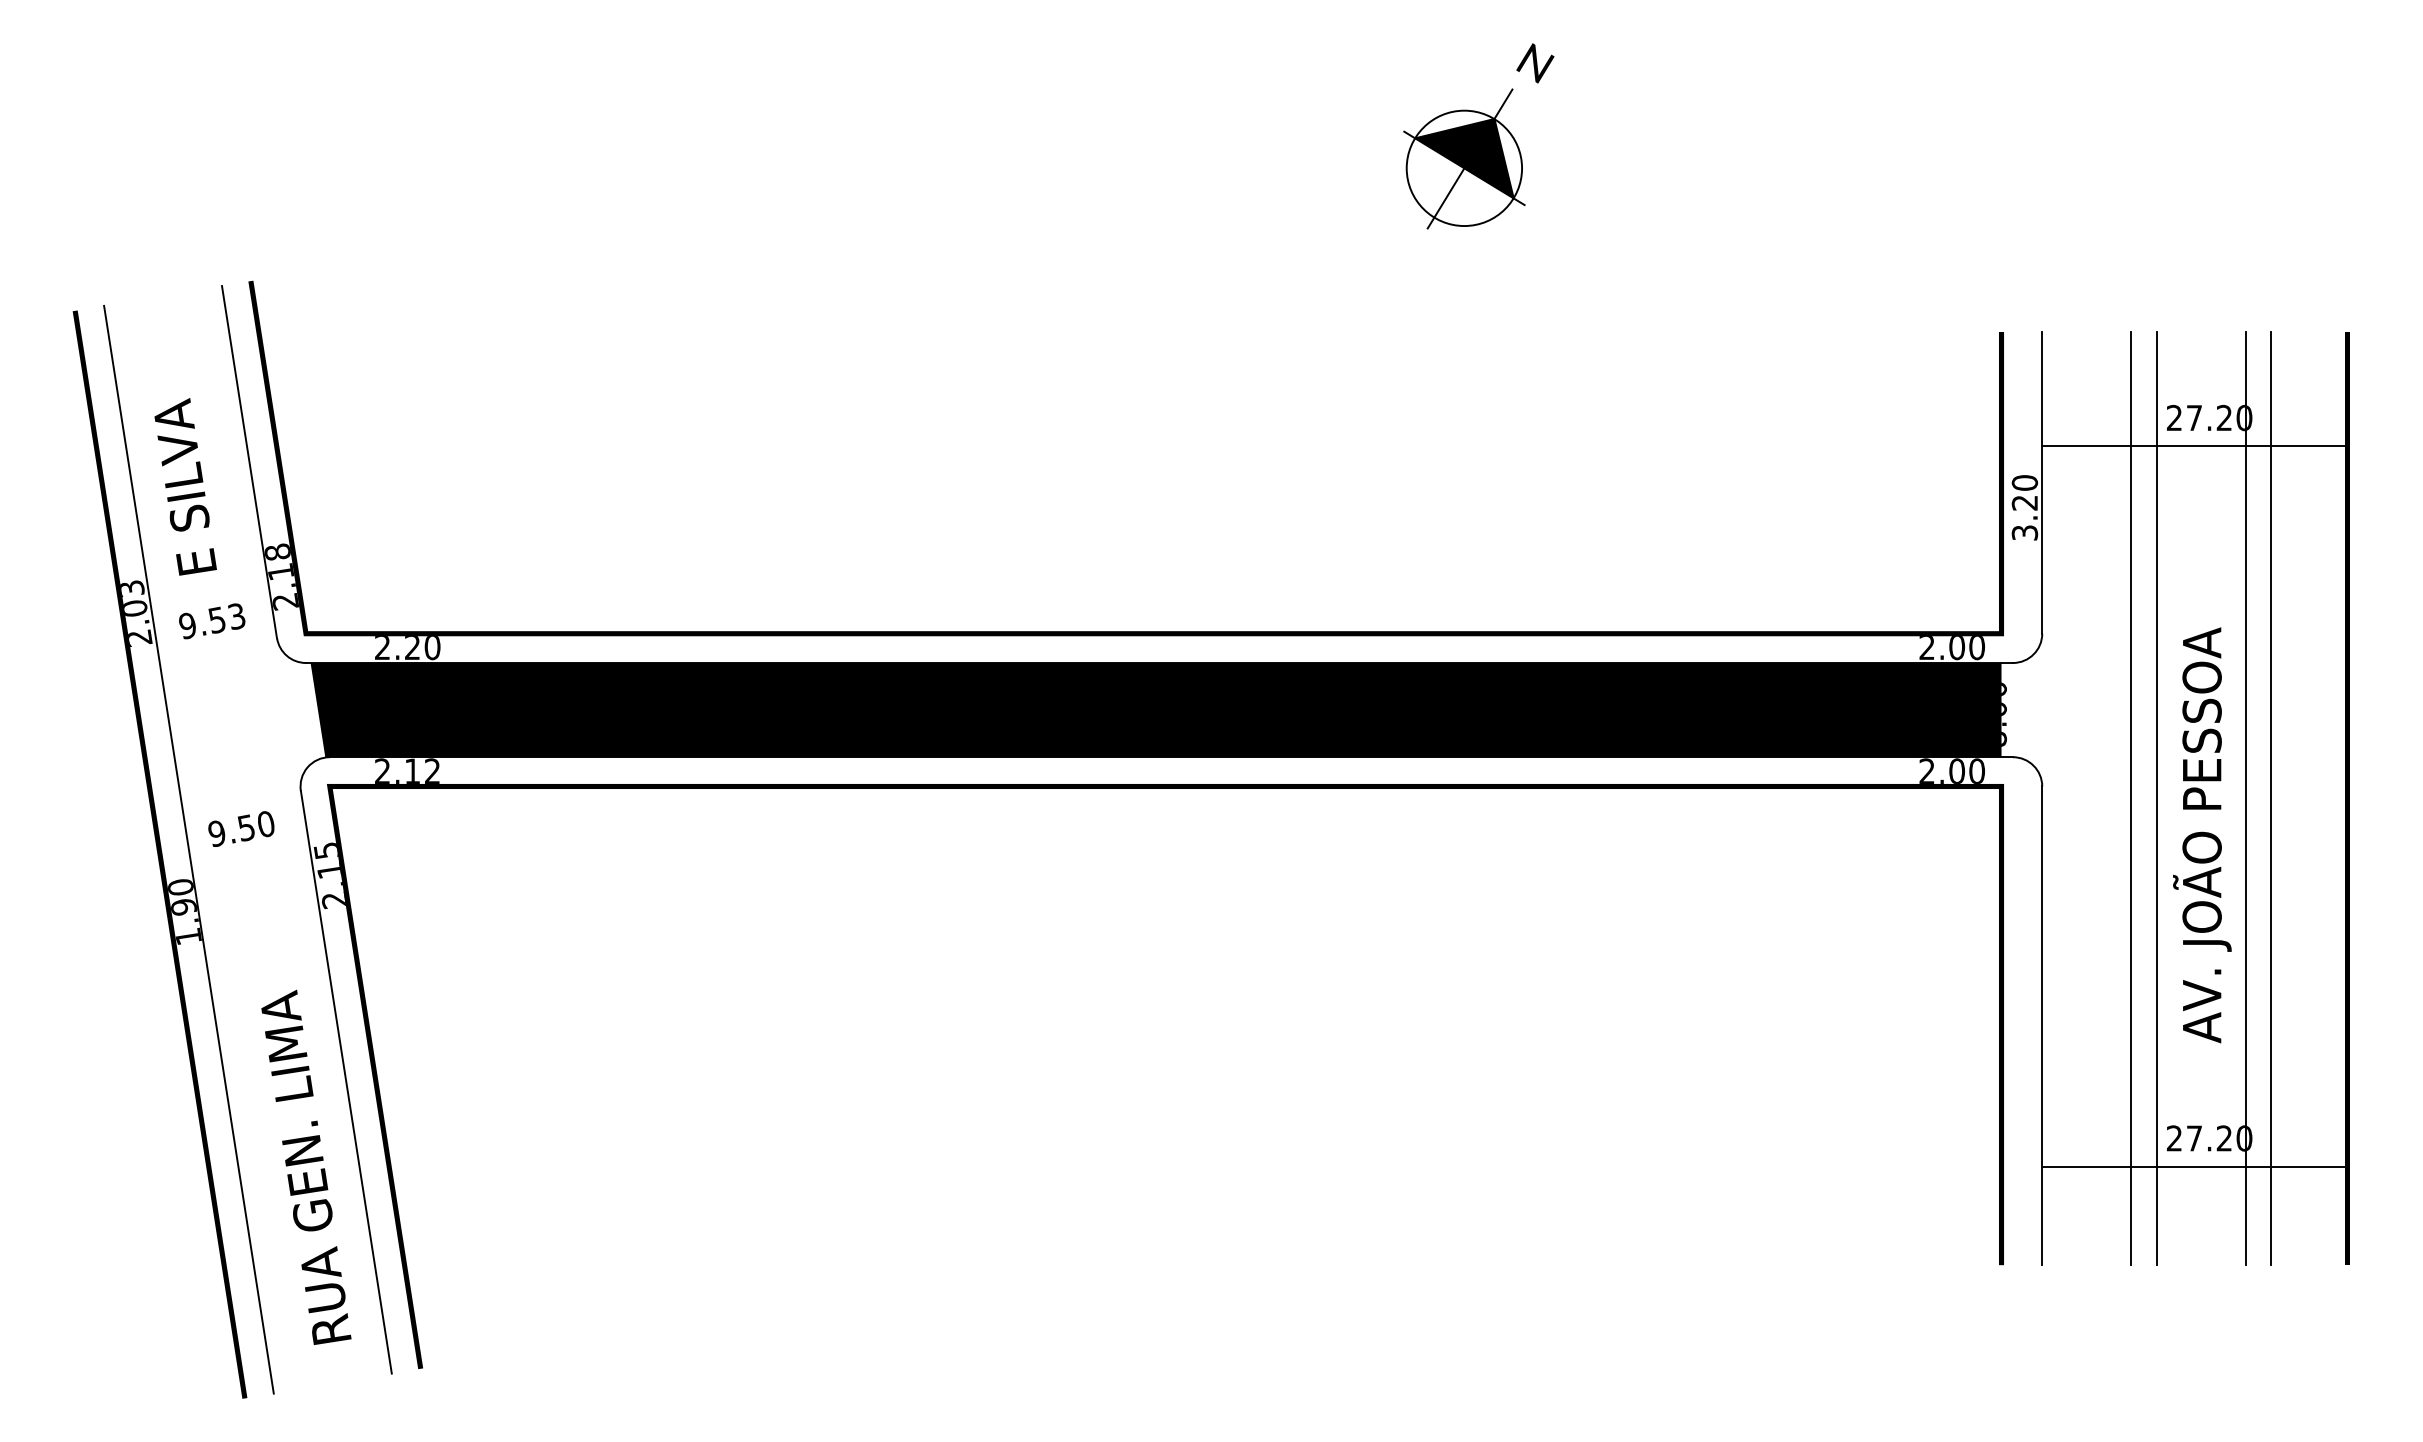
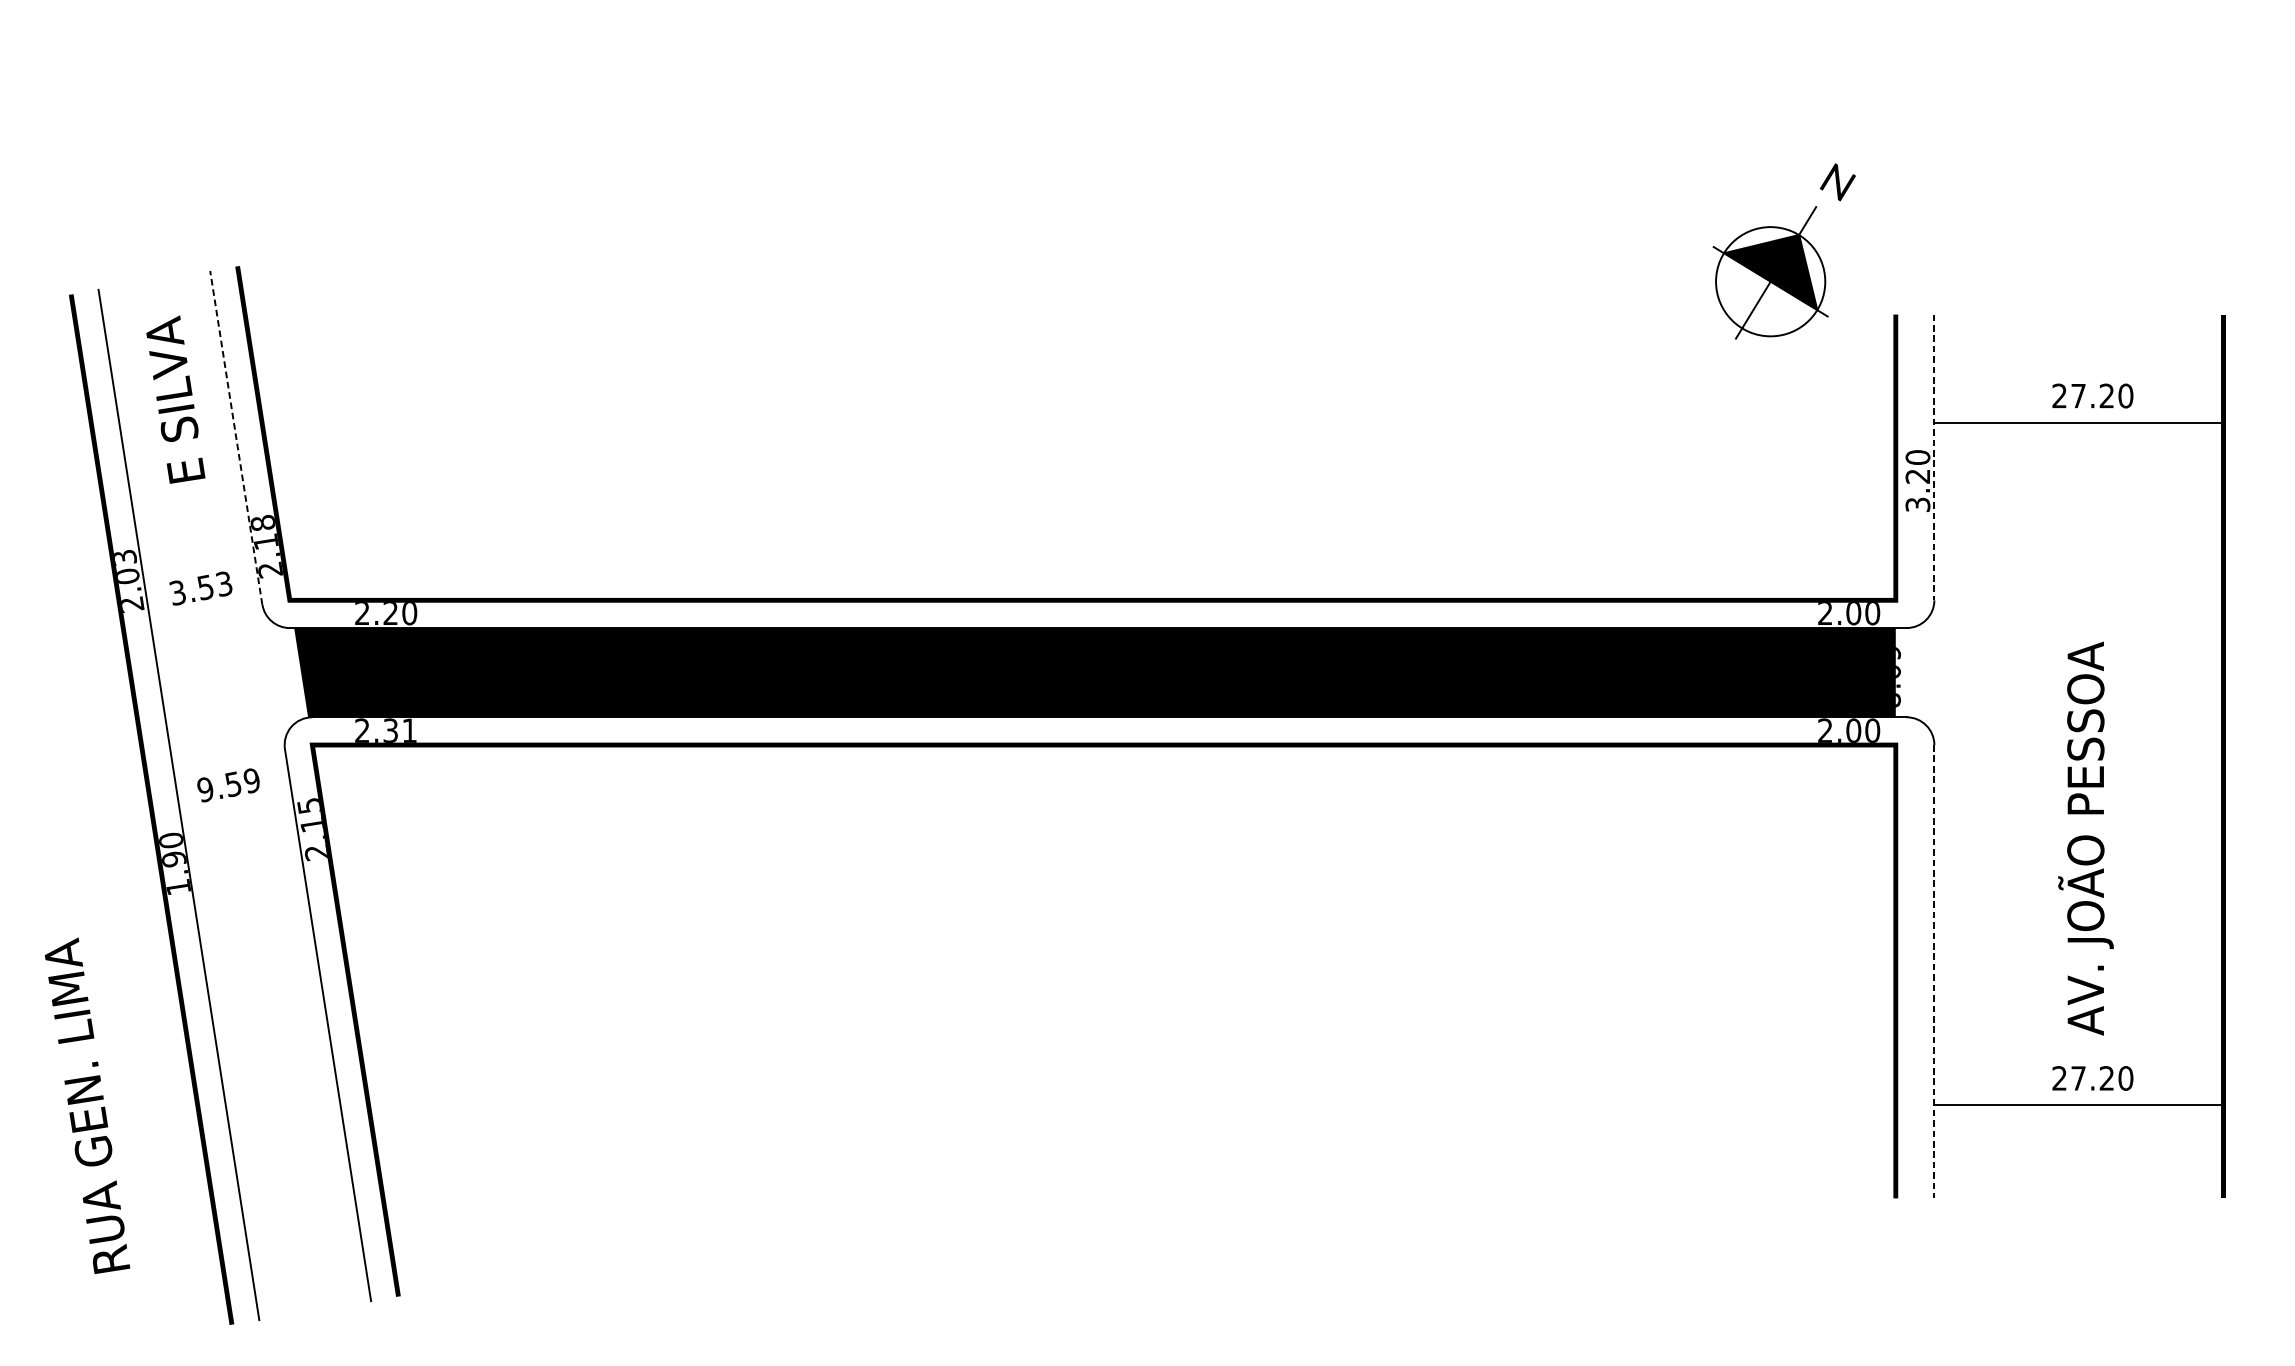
part: (1478, 136) -> (1784, 251), moved
line: (249, 461) -> (236, 437), solid -> dashed
line: (2042, 482) -> (1934, 457), solid -> dashed
text: (185, 486) -> (175, 399), moved
text: (187, 626) -> (177, 593), 9.53 -> 3.53
text: (2003, 689) -> (1897, 653), 8.00 -> 8.09
text: (422, 770) -> (400, 729), 2.12 -> 2.31
line: (2131, 798) -> (2018, 756), removed
line: (2156, 798) -> (2042, 756), removed
line: (2245, 798) -> (2126, 756), removed
line: (2271, 798) -> (2151, 756), removed
text: (265, 824) -> (251, 781), 9.50 -> 9.59
text: (2202, 835) -> (2086, 838), moved
line: (2042, 1026) -> (1934, 972), solid -> dashed
text: (306, 1166) -> (87, 1104), moved

